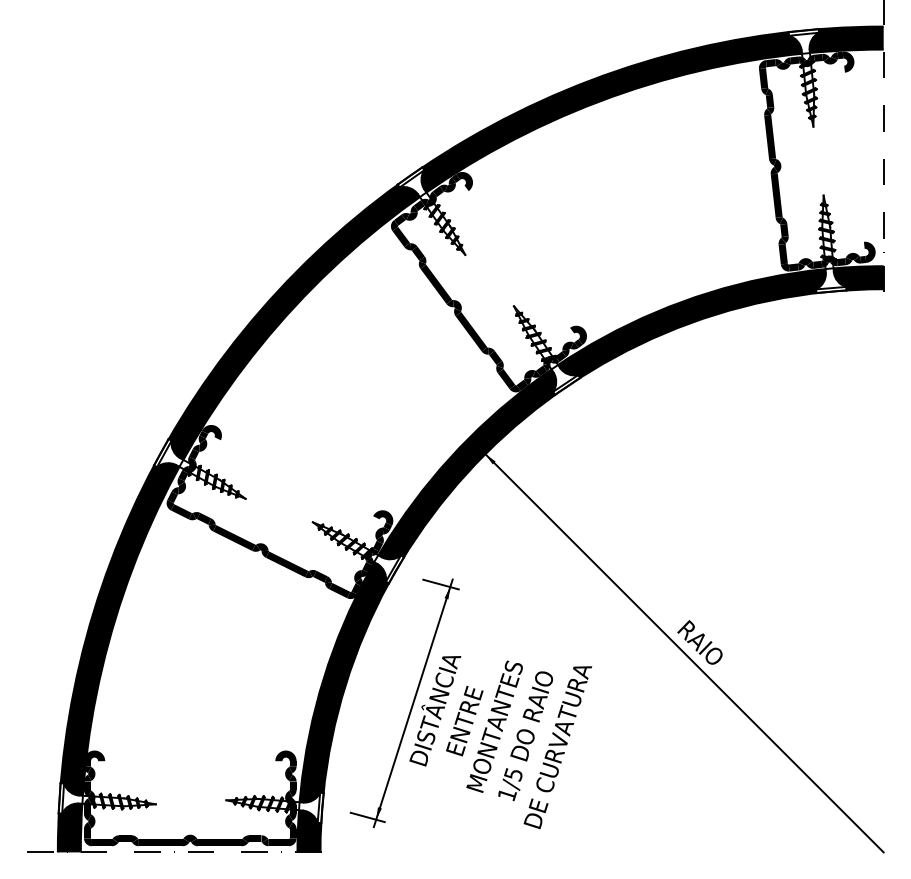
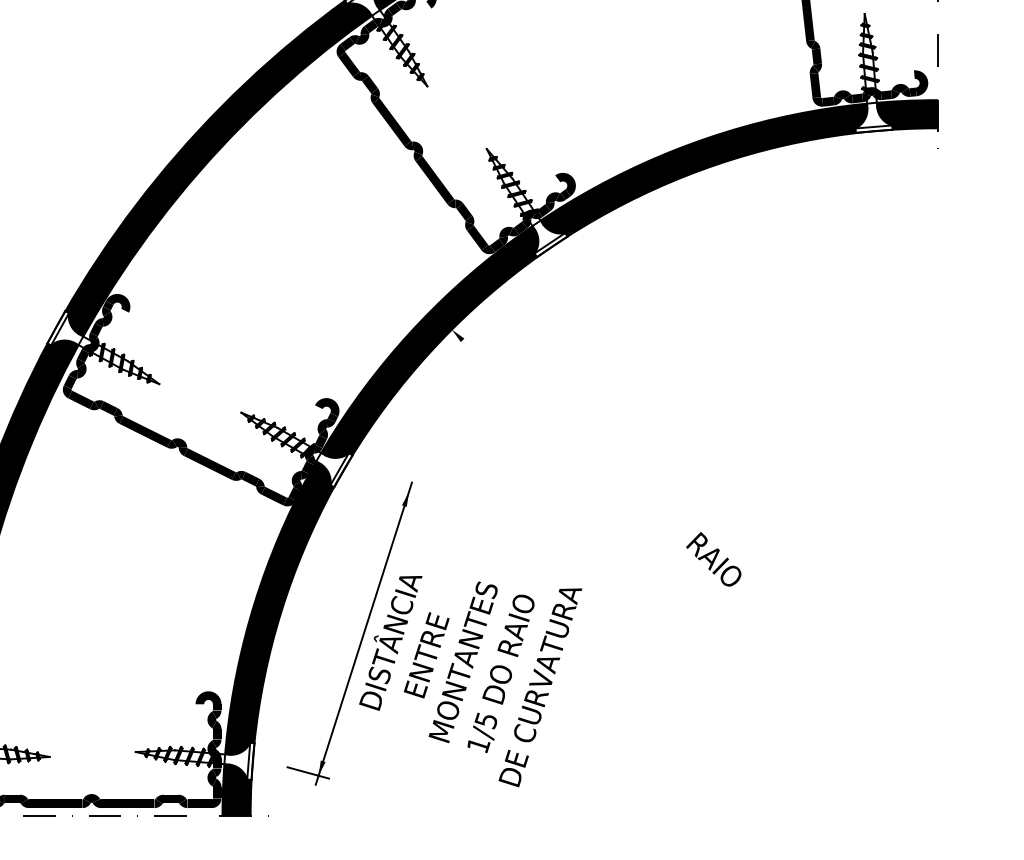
line: (440, 584) -> (397, 488), removed
line: (684, 653) -> (694, 572), removed

